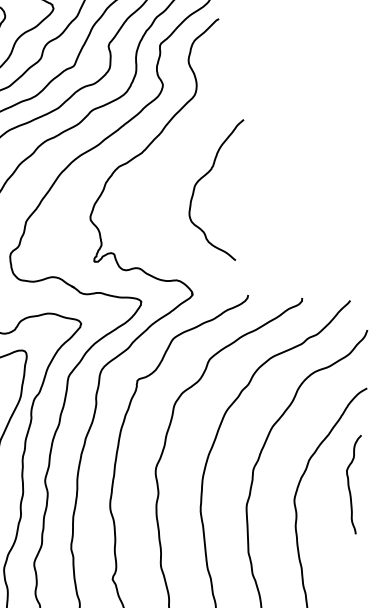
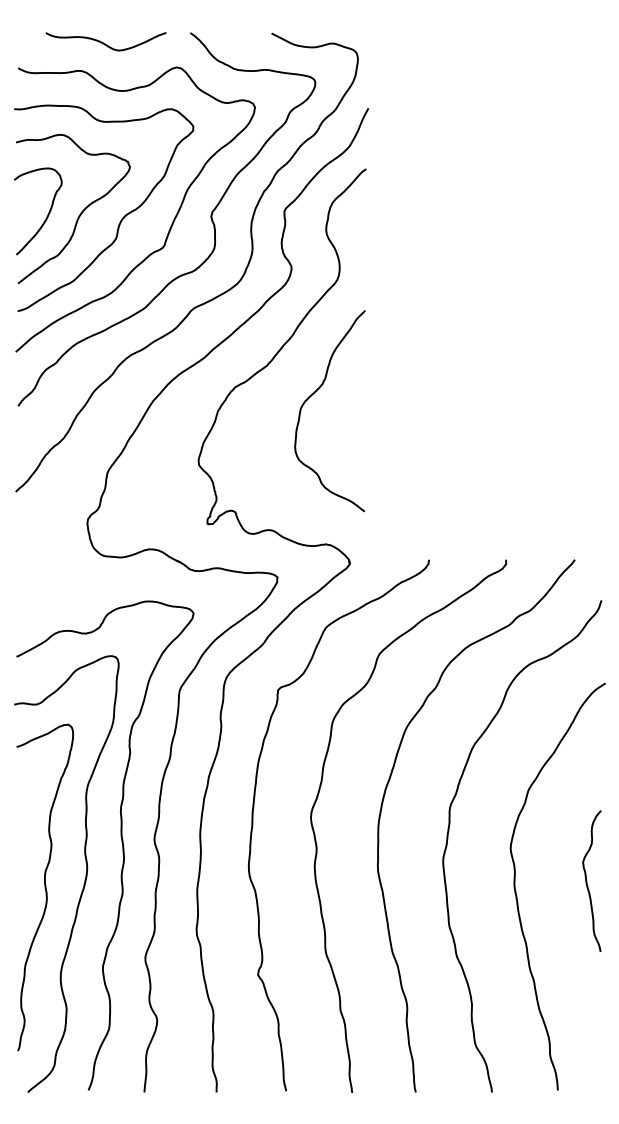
curve: (206, 175) -> (316, 392), moved
curve: (349, 483) -> (587, 880), moved

